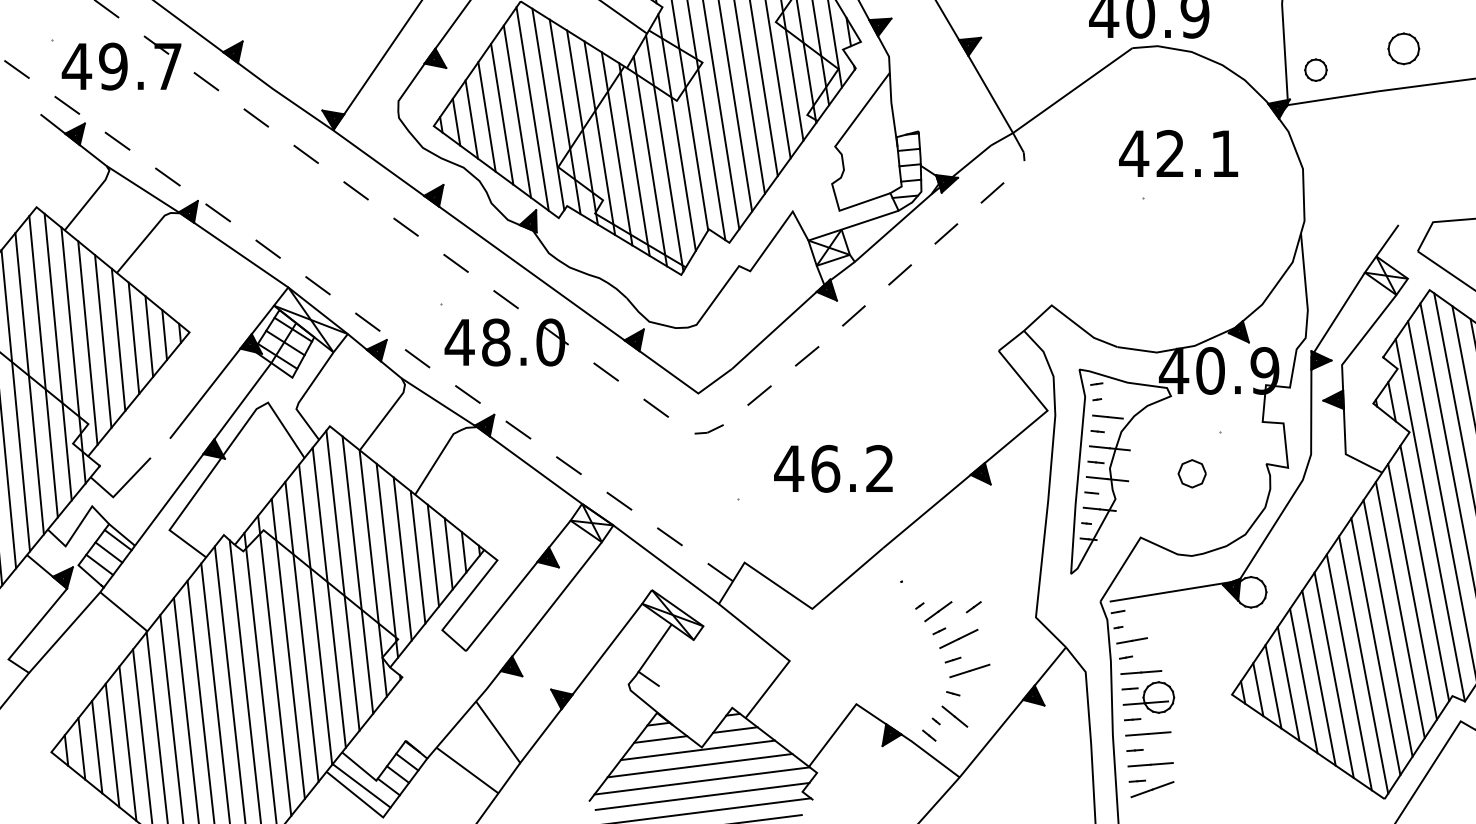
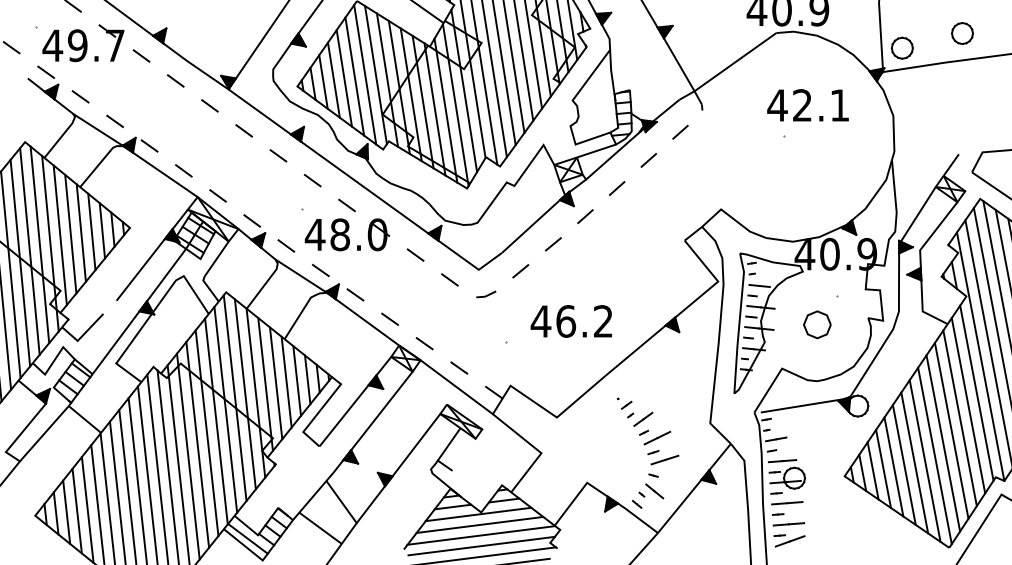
part: (1314, 69) -> (901, 47), size x1.43
part: (1192, 473) -> (817, 324), size x1.43
part: (973, 605) -> (626, 404), moved

